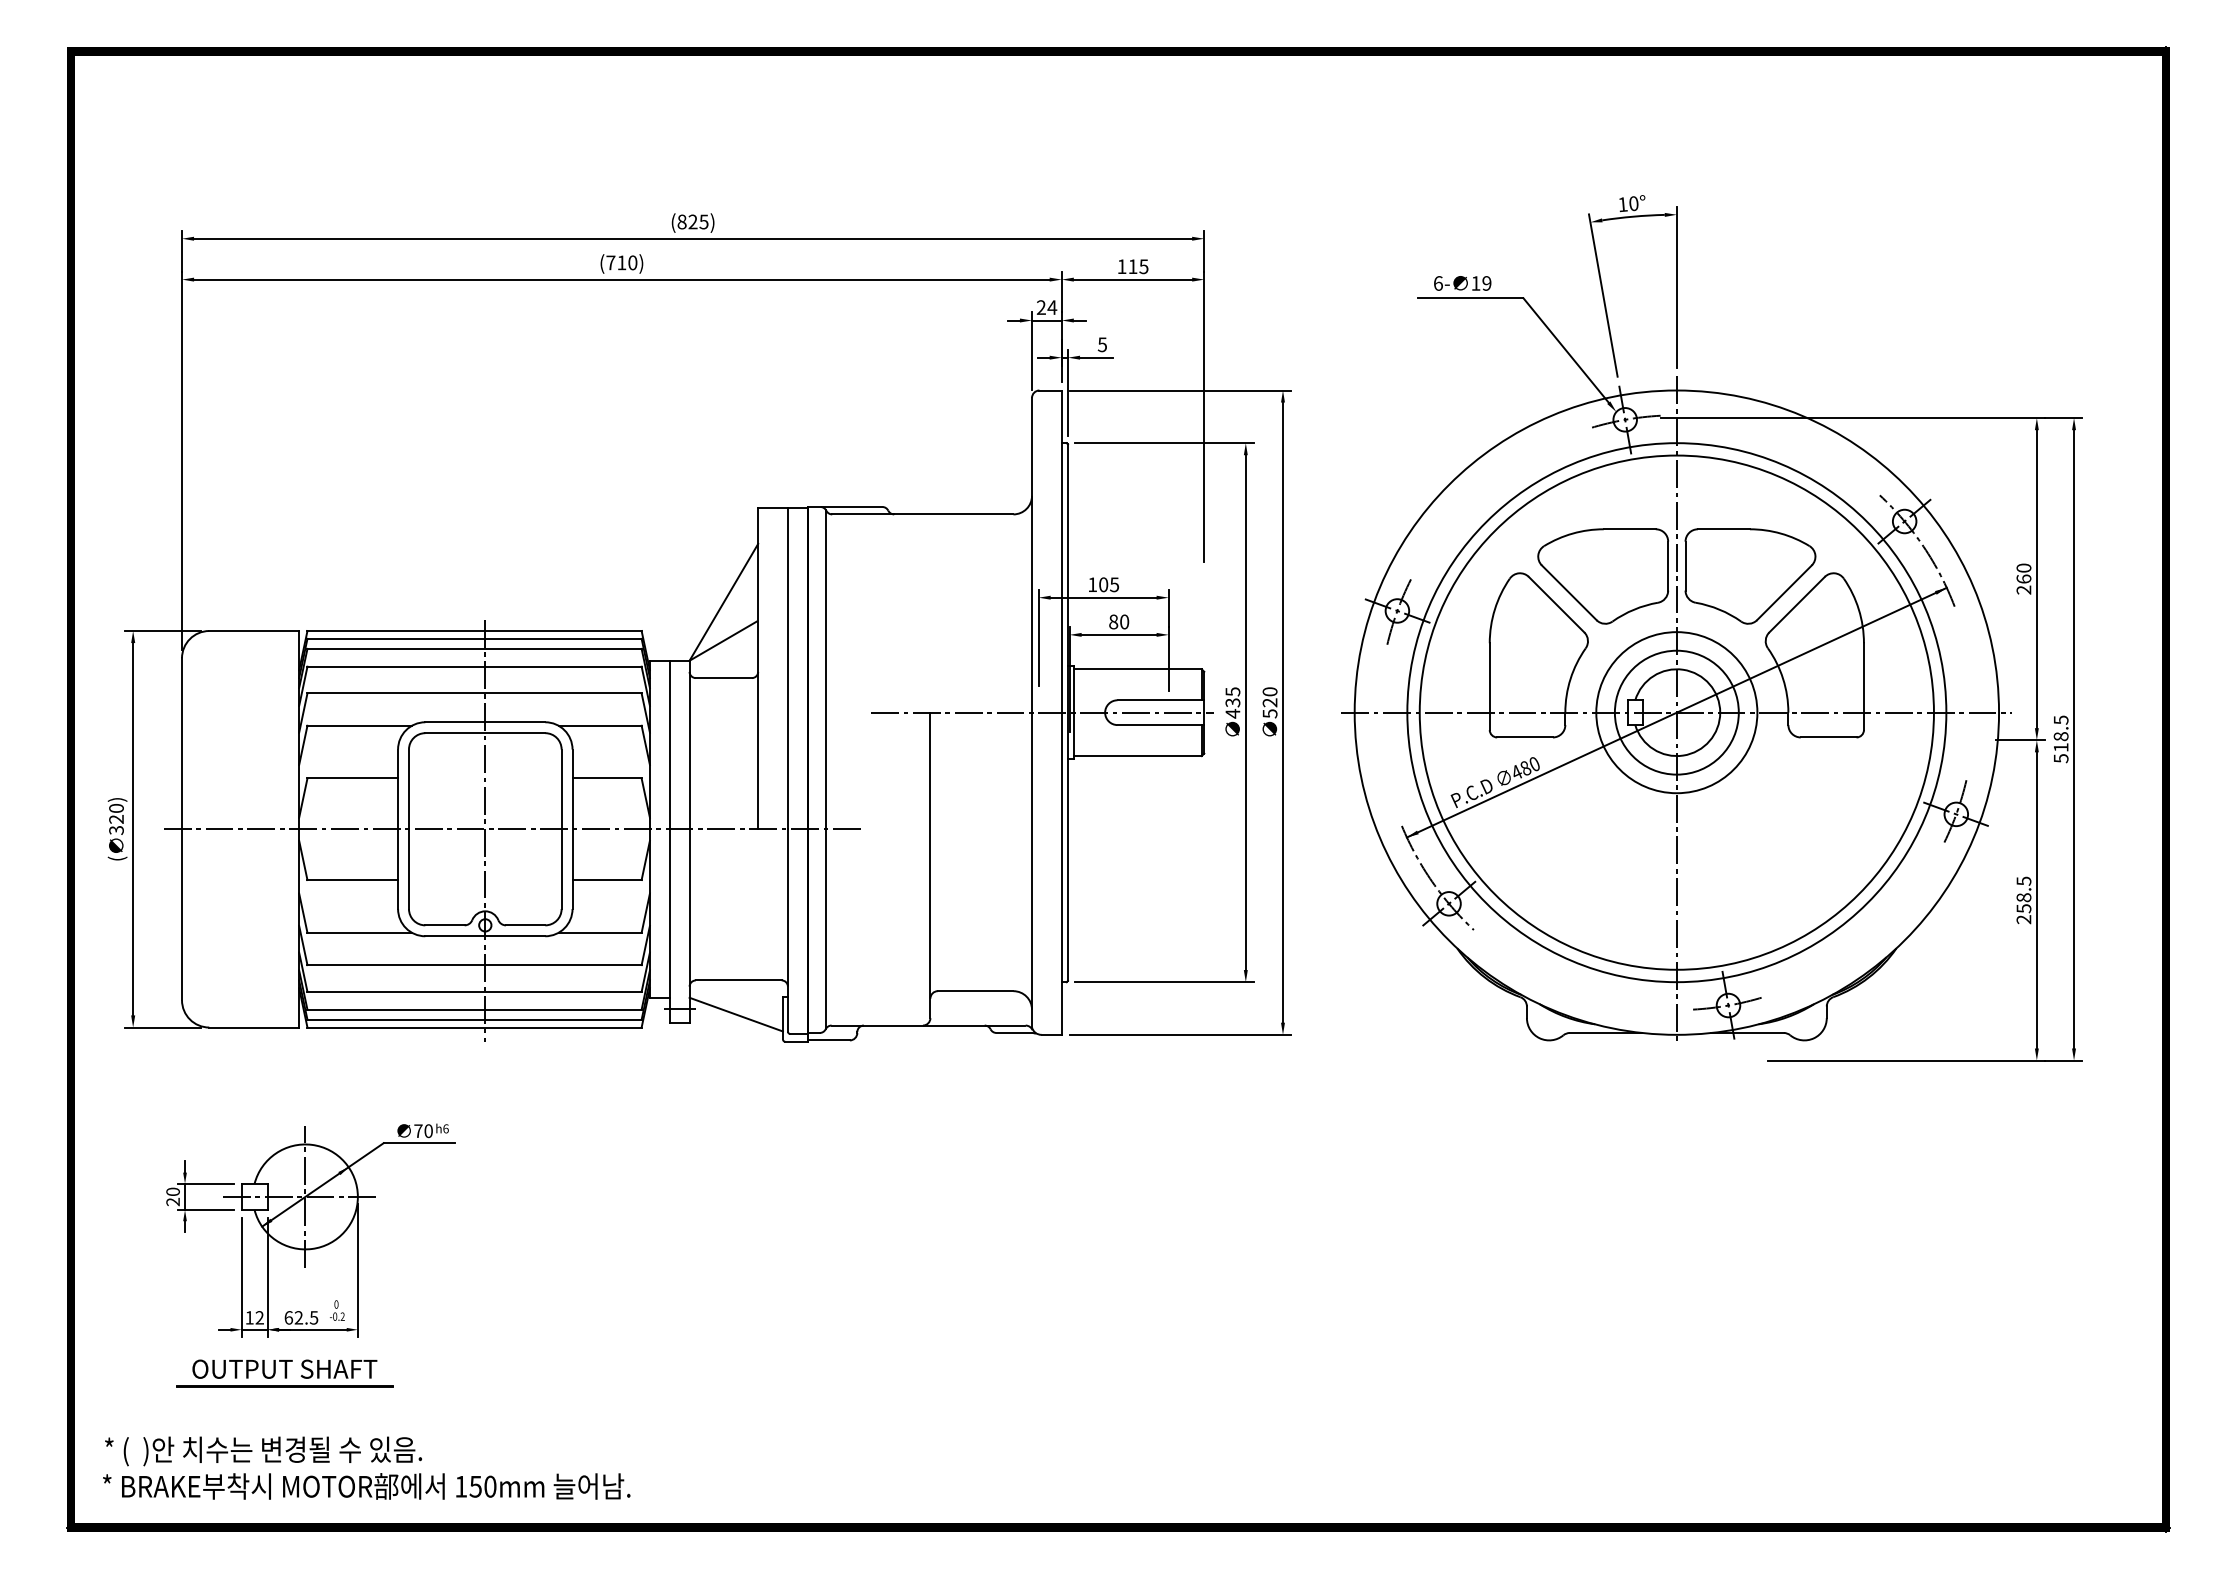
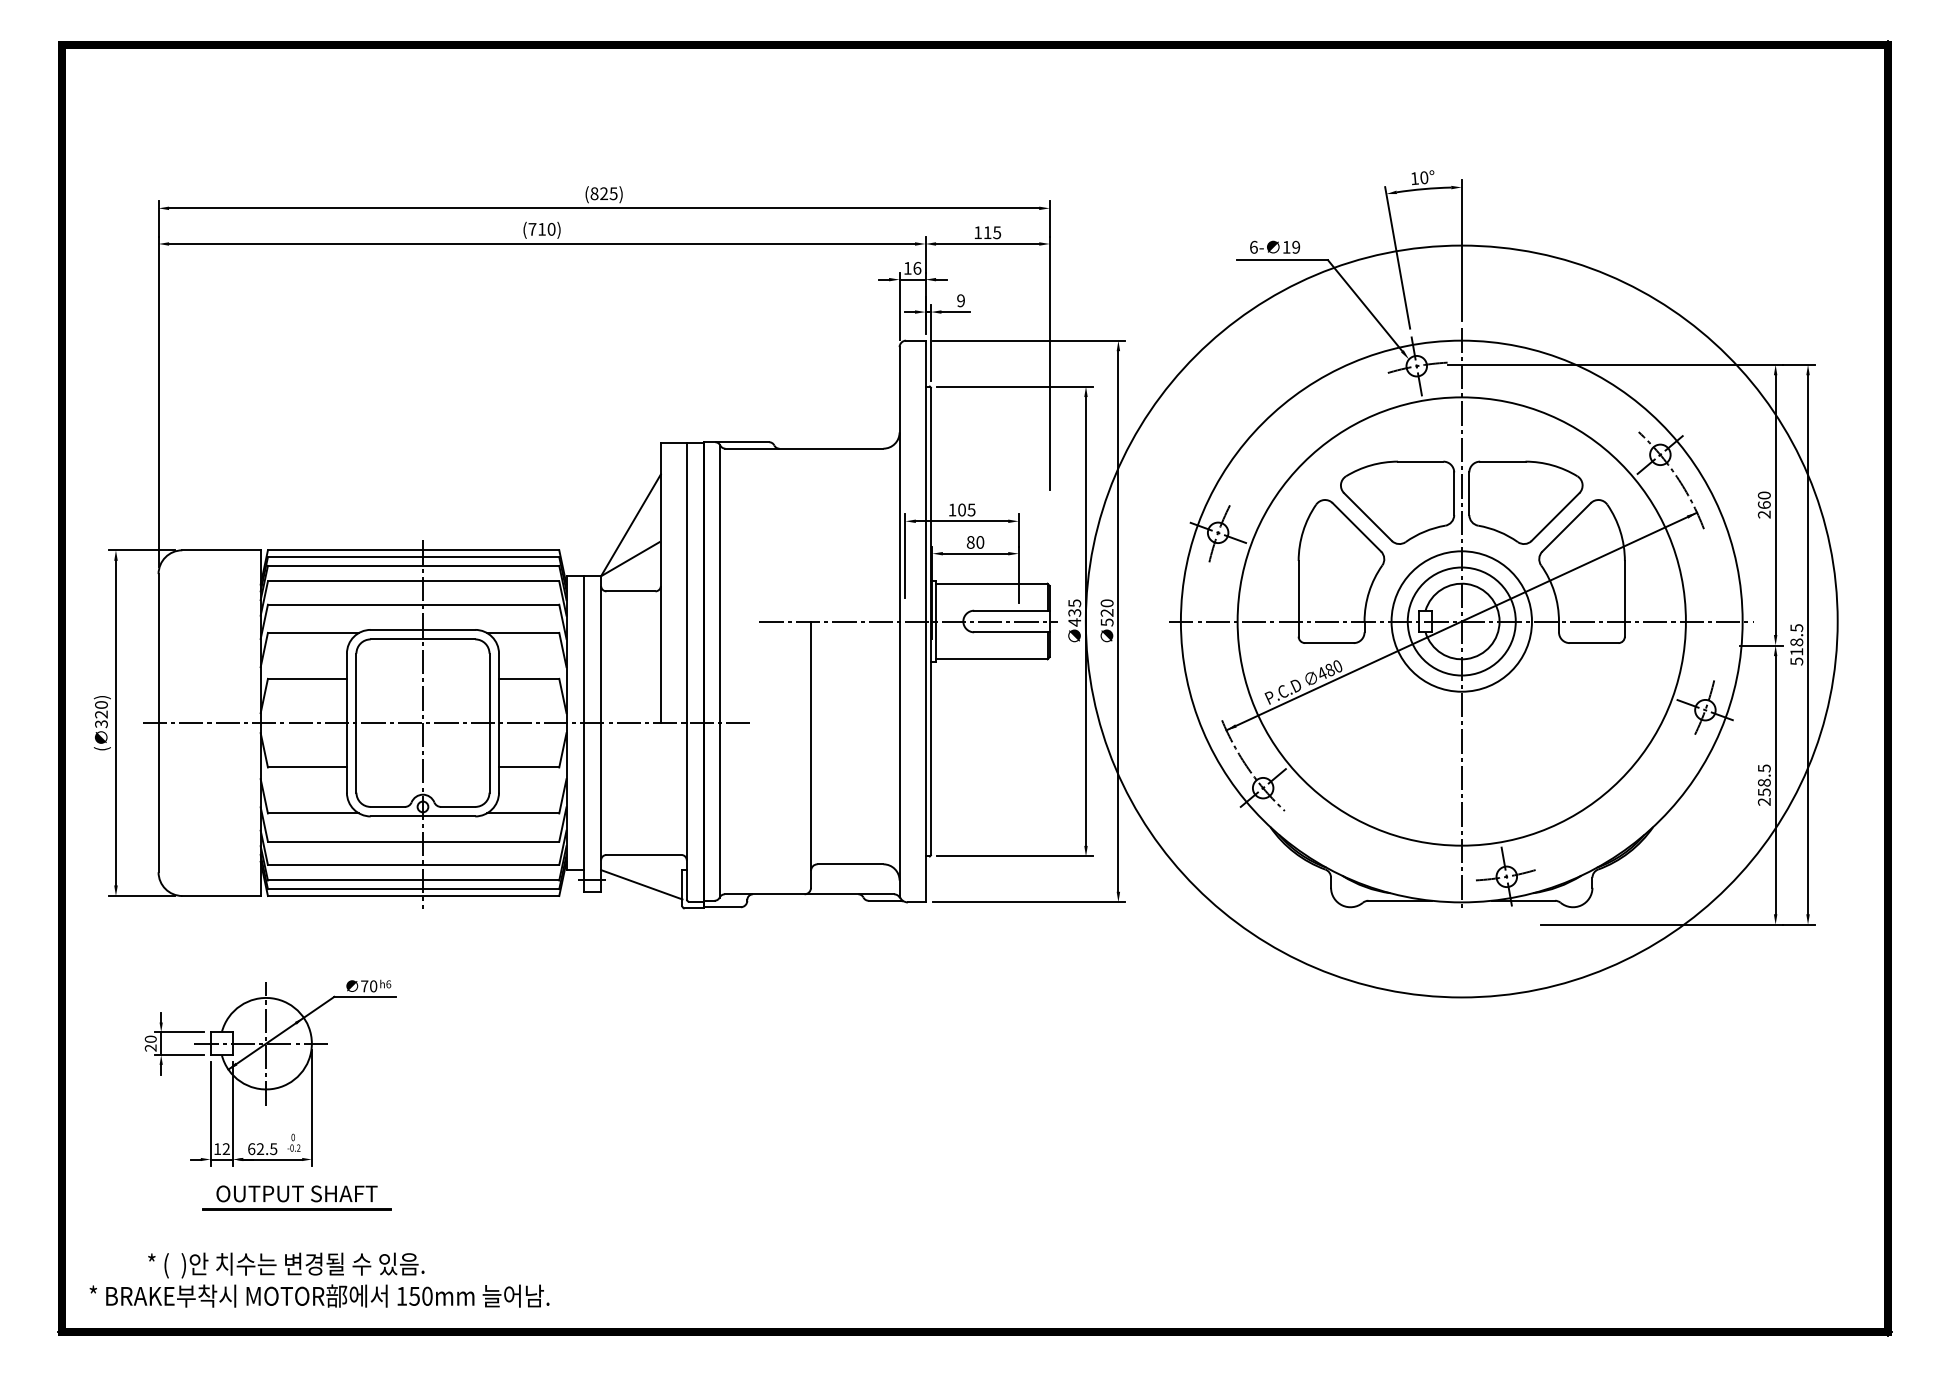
text: (1046, 307) -> (912, 268), 24 -> 16
text: (1101, 344) -> (960, 300), 5 -> 9
circle: (1676, 712) -> (1461, 621), size x1.6
part: (284, 1373) -> (296, 1197), moved
text: (263, 1451) -> (286, 1265), moved

